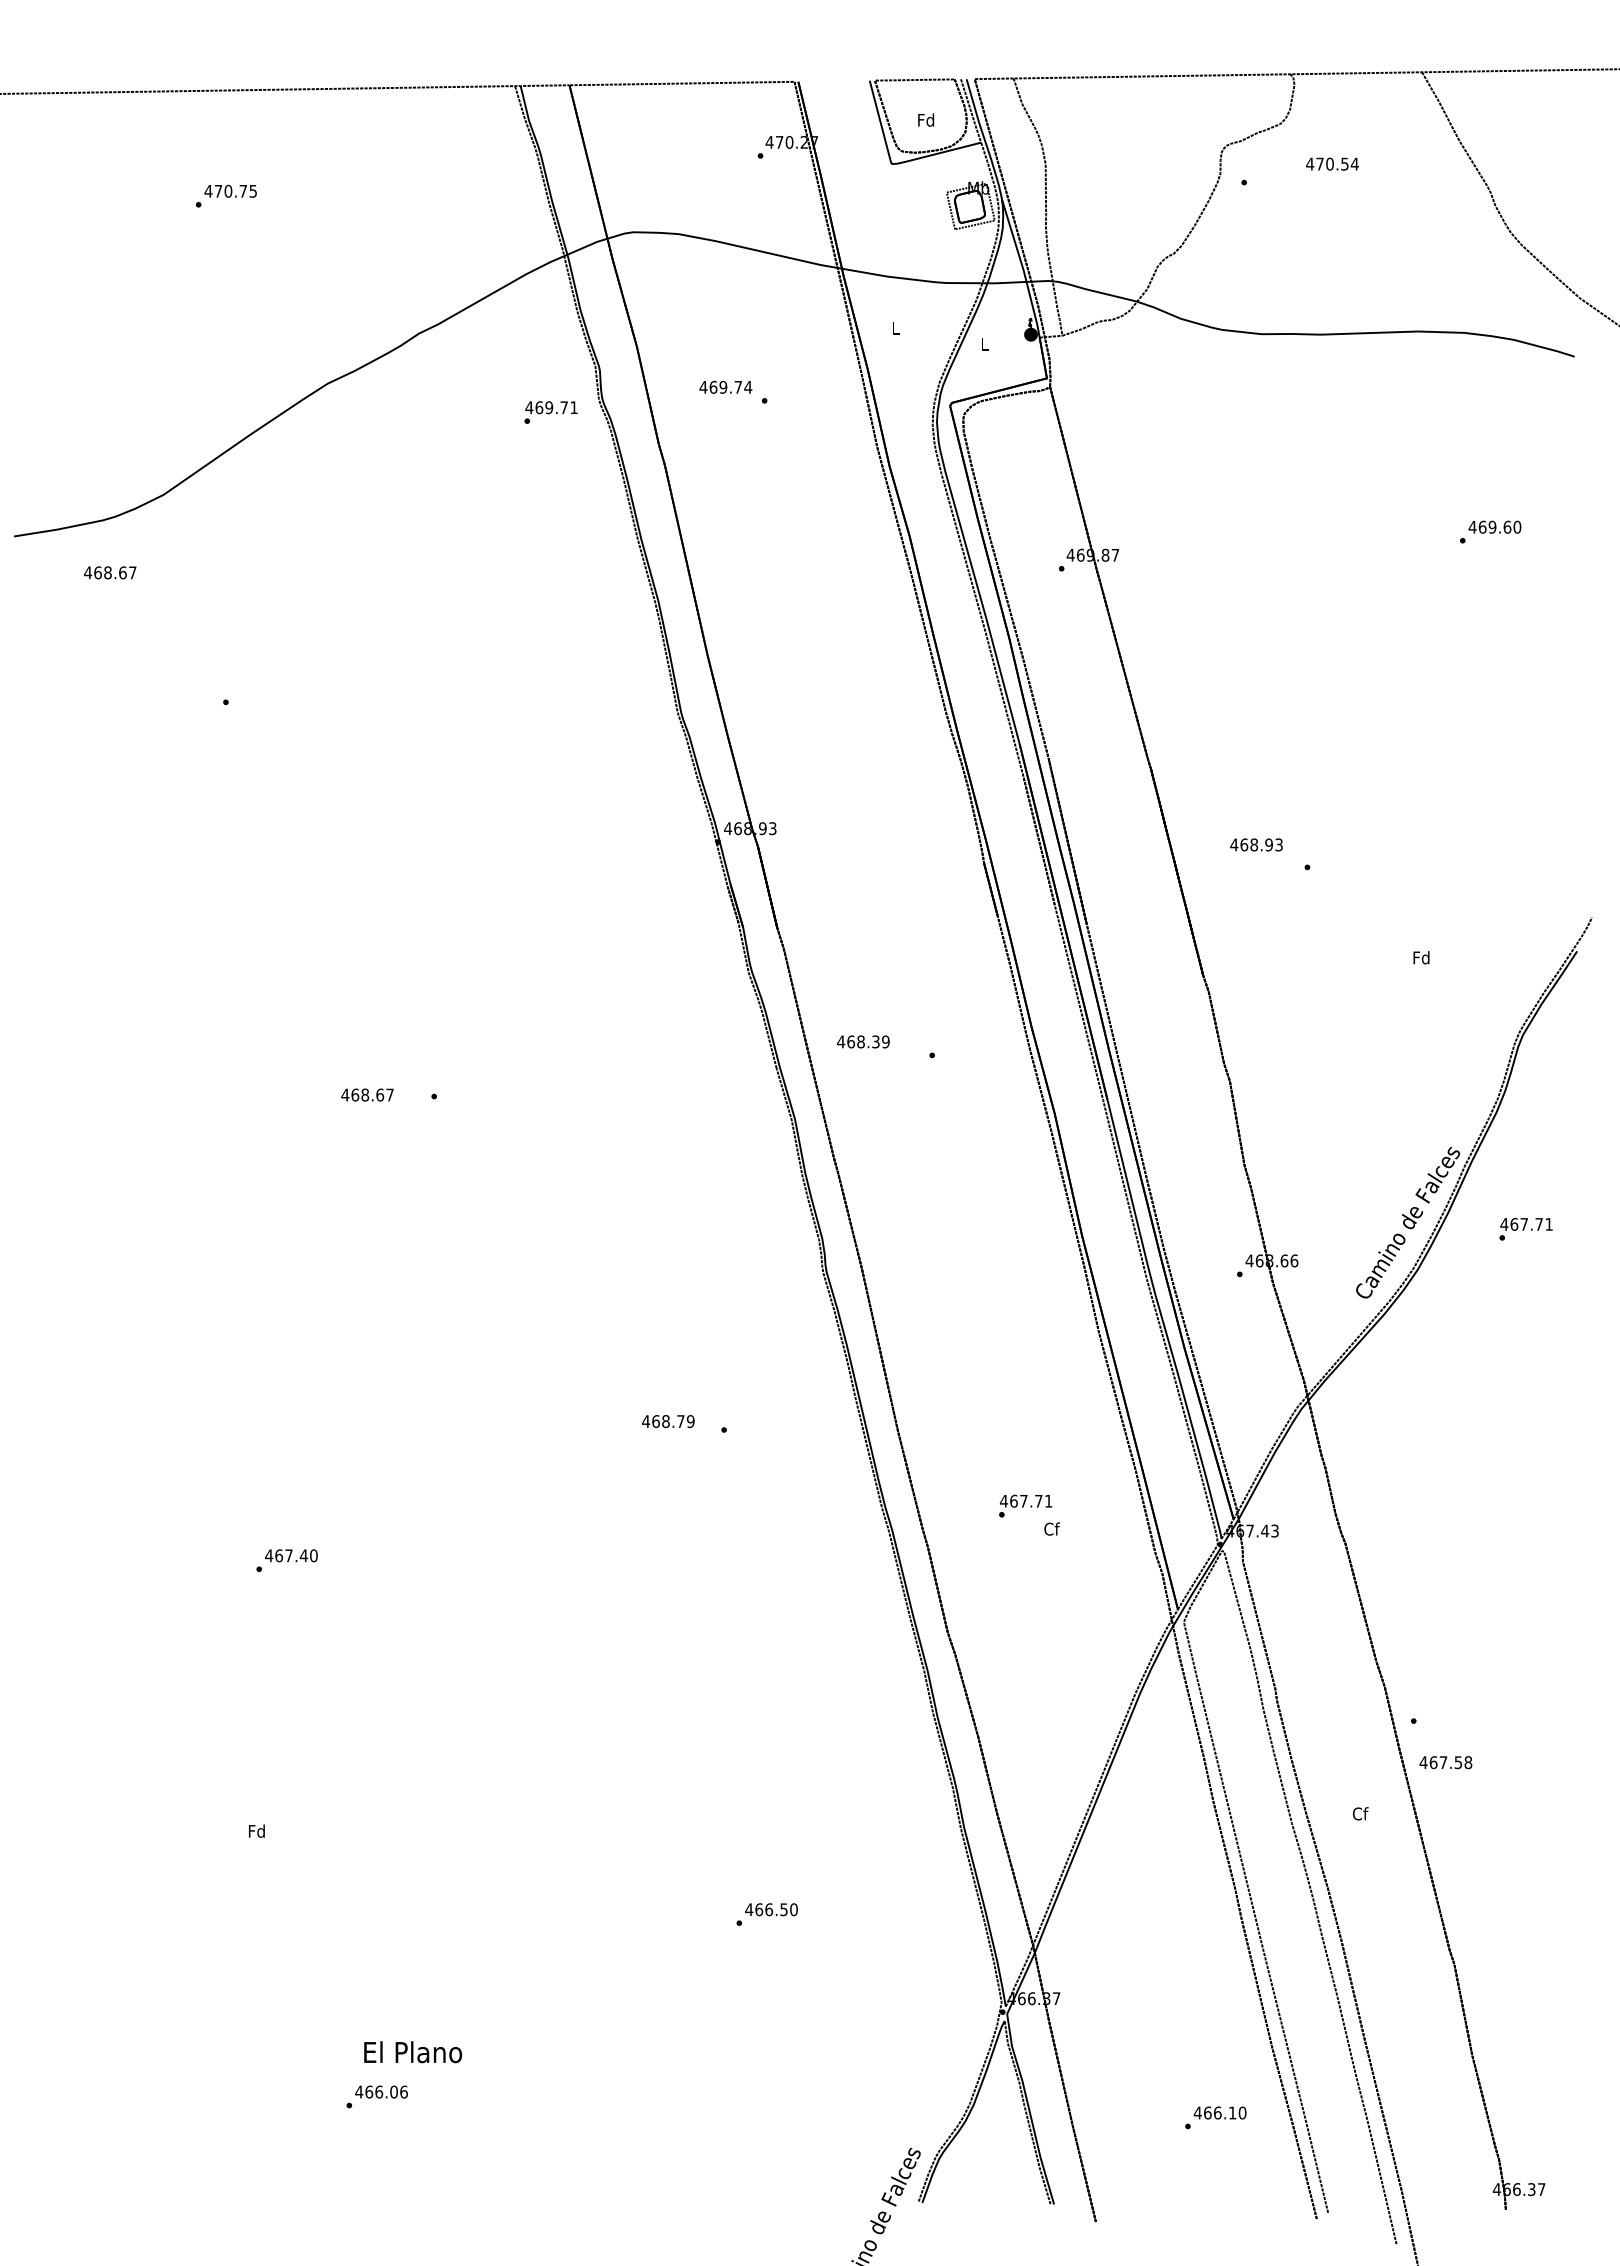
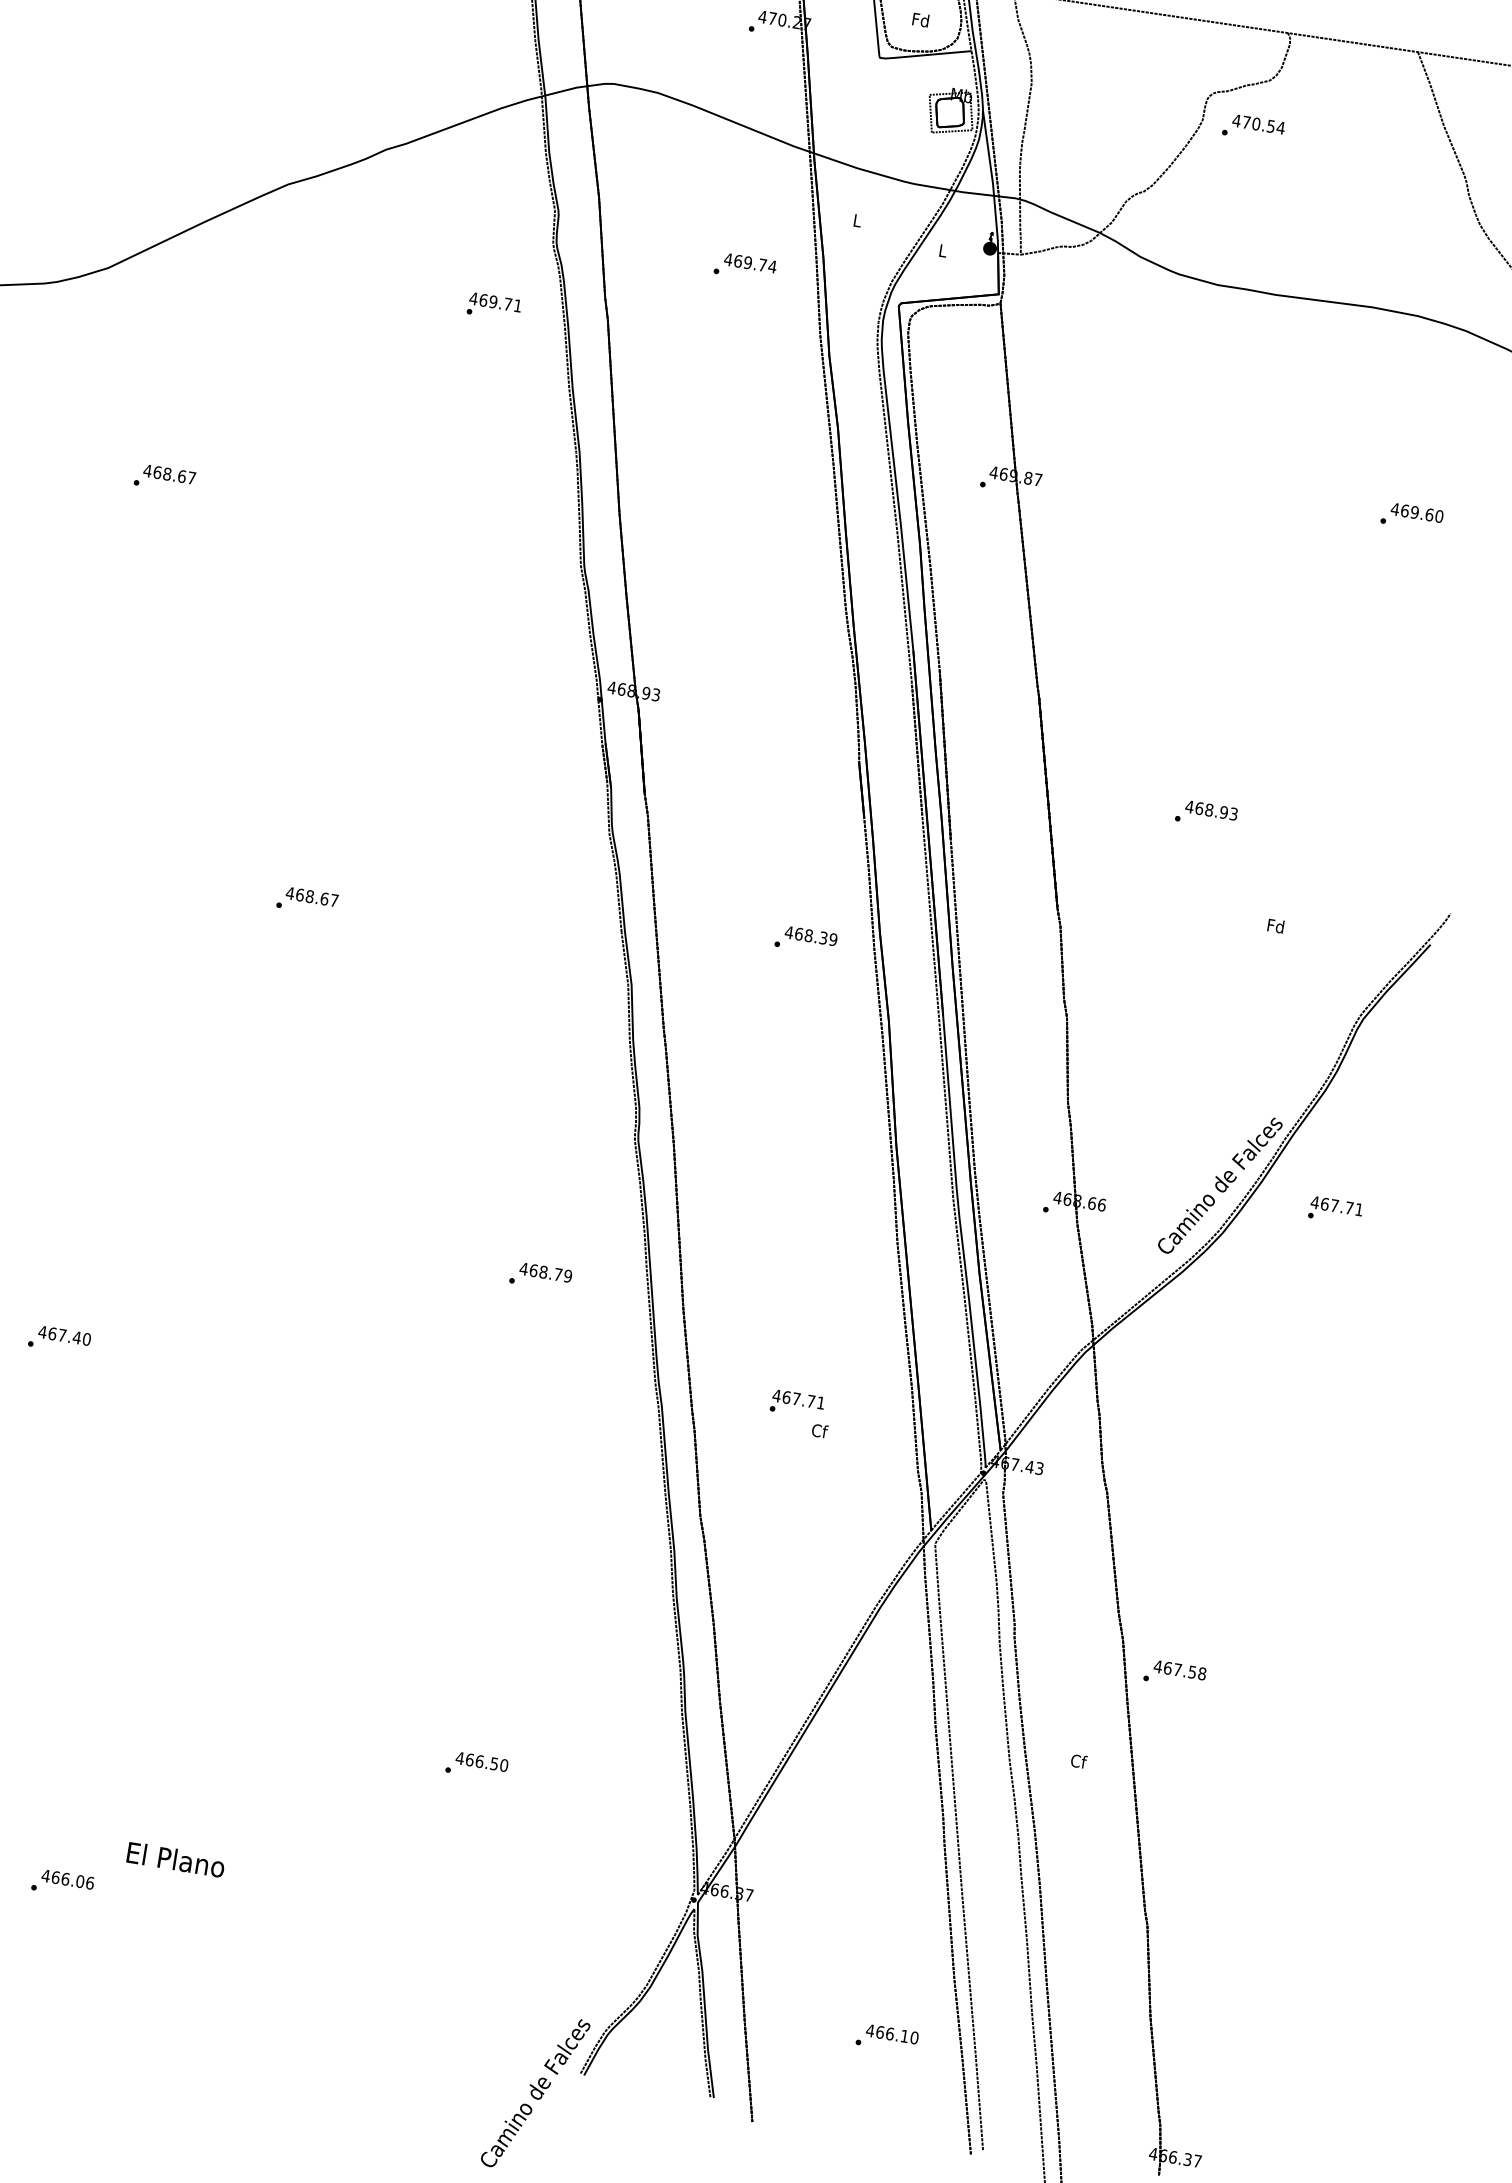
text: (1332, 163) -> (1258, 123), moved
text: (725, 386) -> (750, 262), moved
text: (550, 412) -> (493, 306), moved
text: (110, 572) -> (169, 474), moved
text: (1256, 844) -> (1211, 810), moved
text: (863, 1041) -> (811, 935), moved
text: (367, 1094) -> (312, 896), moved
text: (668, 1421) -> (546, 1272), moved
text: (1445, 1762) -> (1179, 1670), moved
text: (413, 2052) -> (176, 1860), moved

